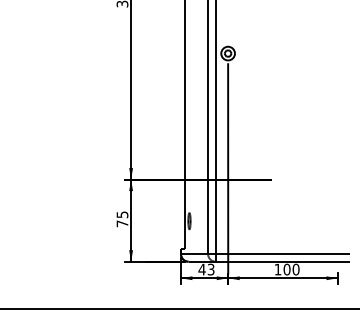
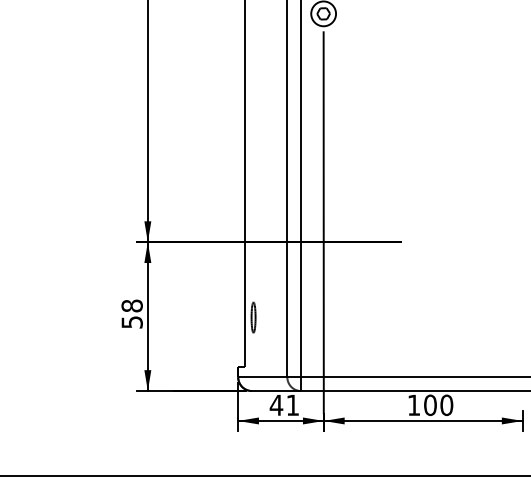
text: (122, 219) -> (132, 314), 75 -> 58
text: (210, 269) -> (291, 405), 43 -> 41

